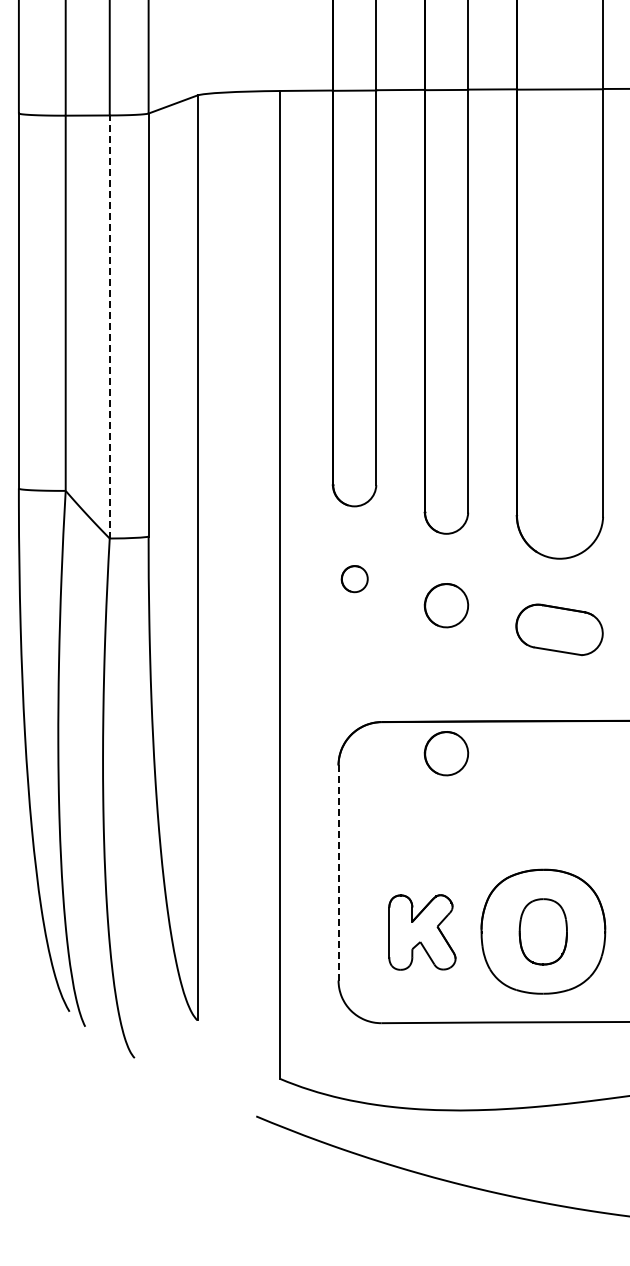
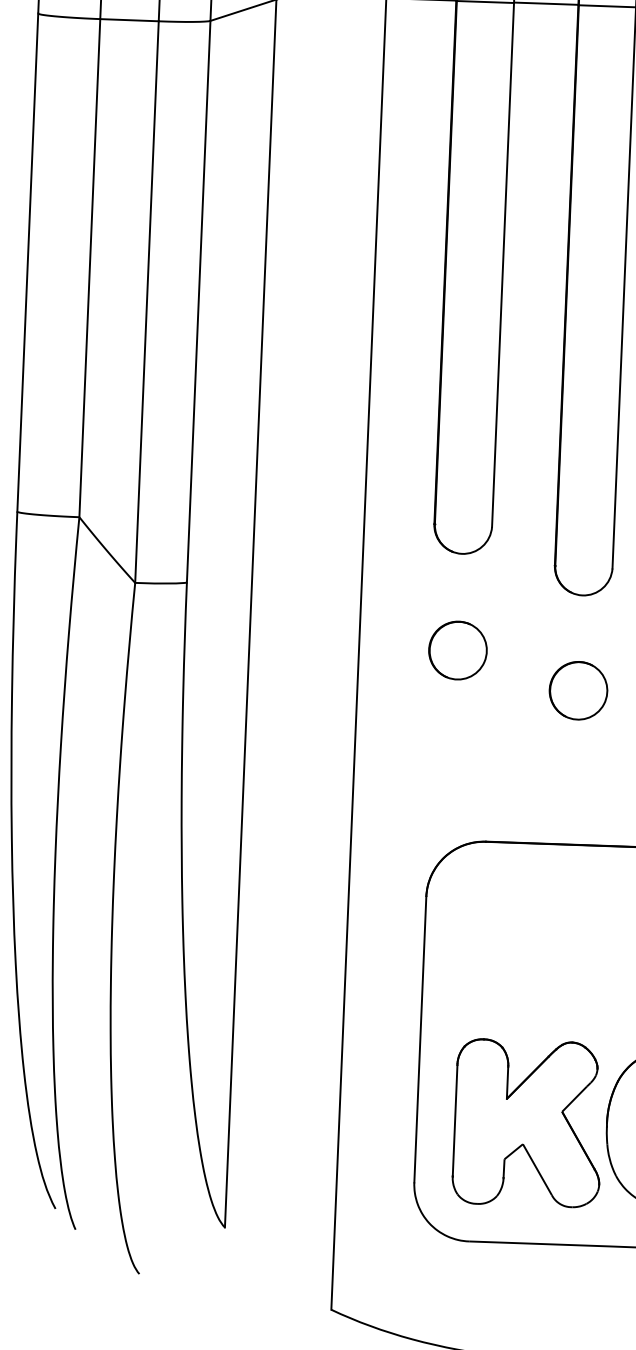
line: (109, 327) -> (146, 302), dashed -> solid
part: (354, 578) -> (457, 649), size x1.67
part: (446, 753) -> (570, 887), removed
line: (338, 872) -> (420, 1039), dashed -> solid
part: (422, 932) -> (528, 1123), size x1.67

